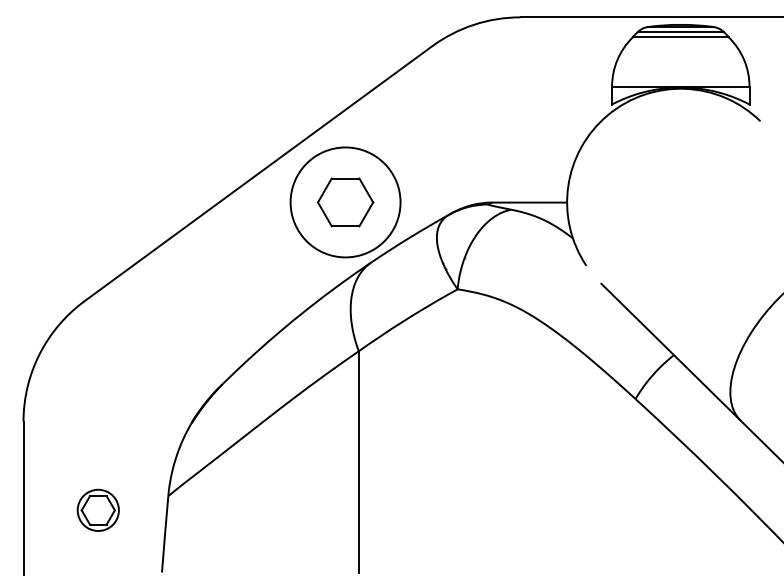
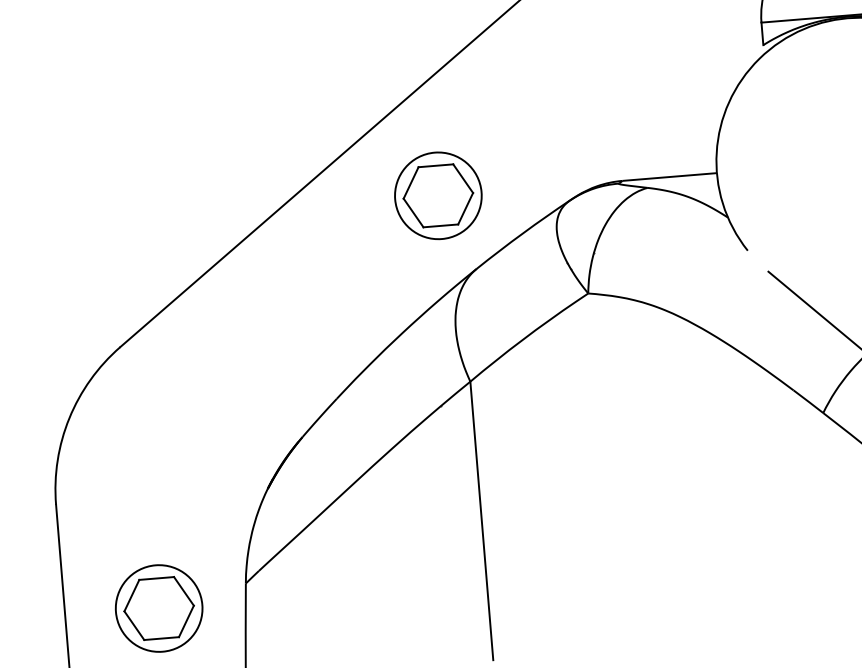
circle: (345, 202) -> (438, 195), size x0.62
part: (98, 510) -> (159, 608), size x1.67

